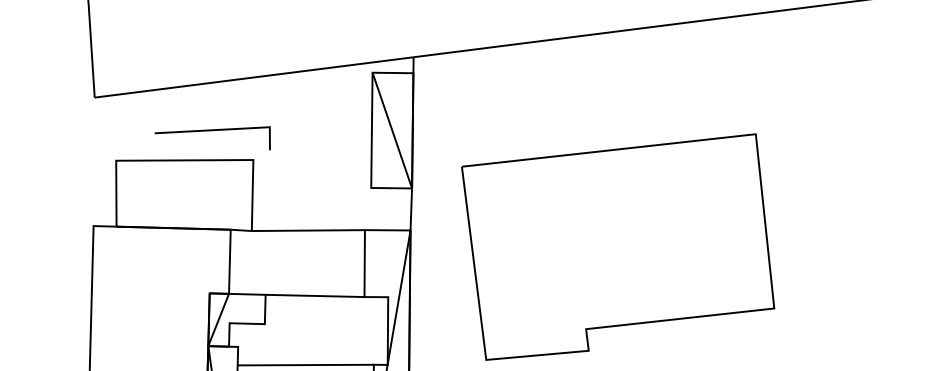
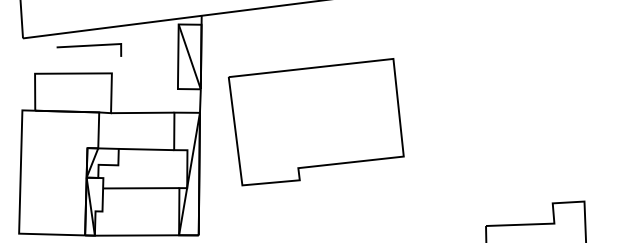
line: (213, 131) -> (89, 46), moved

